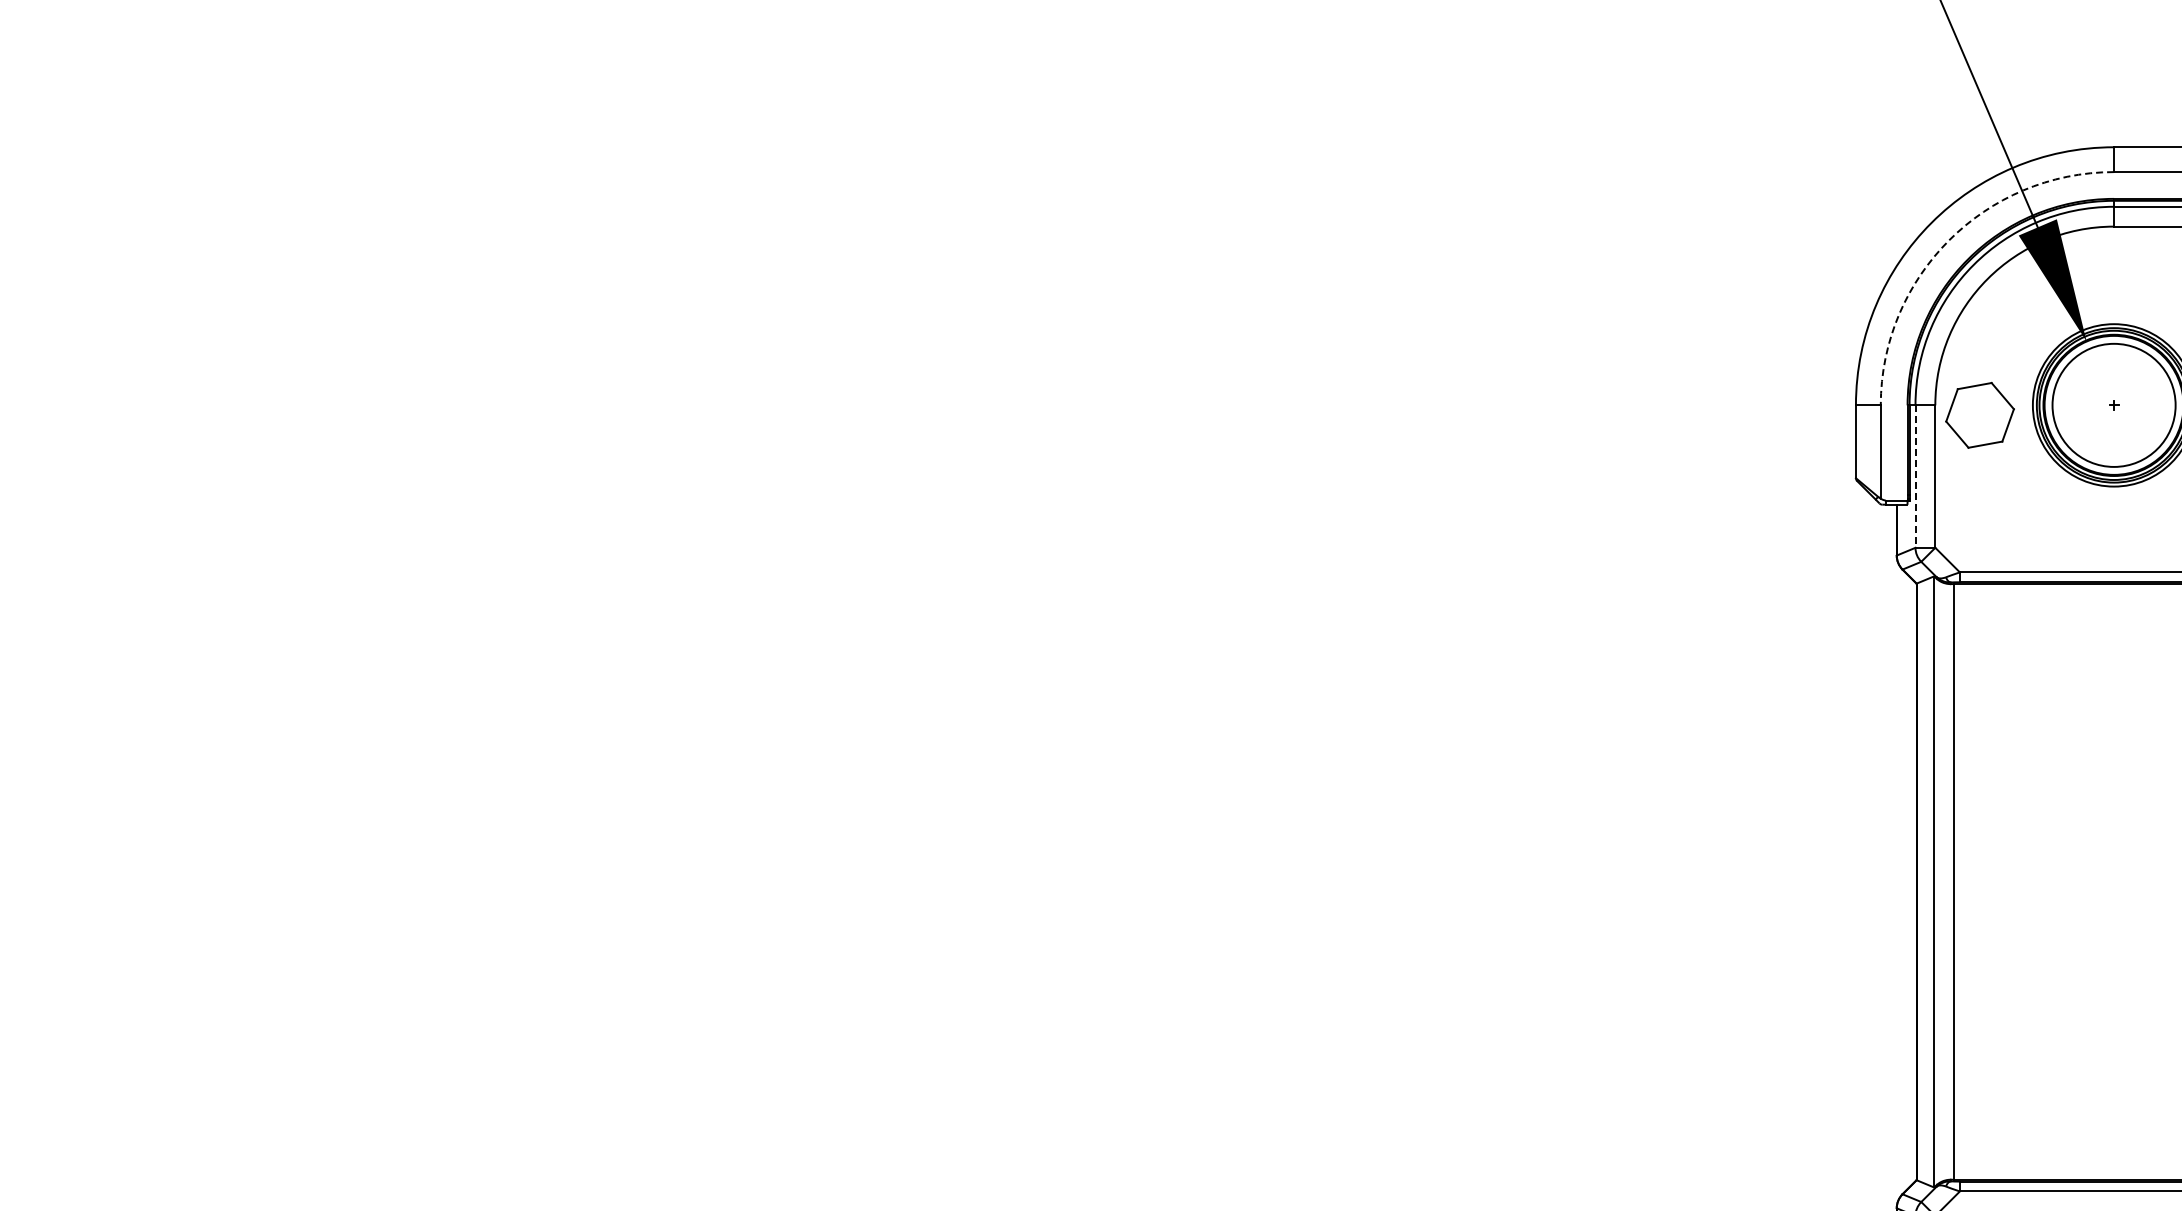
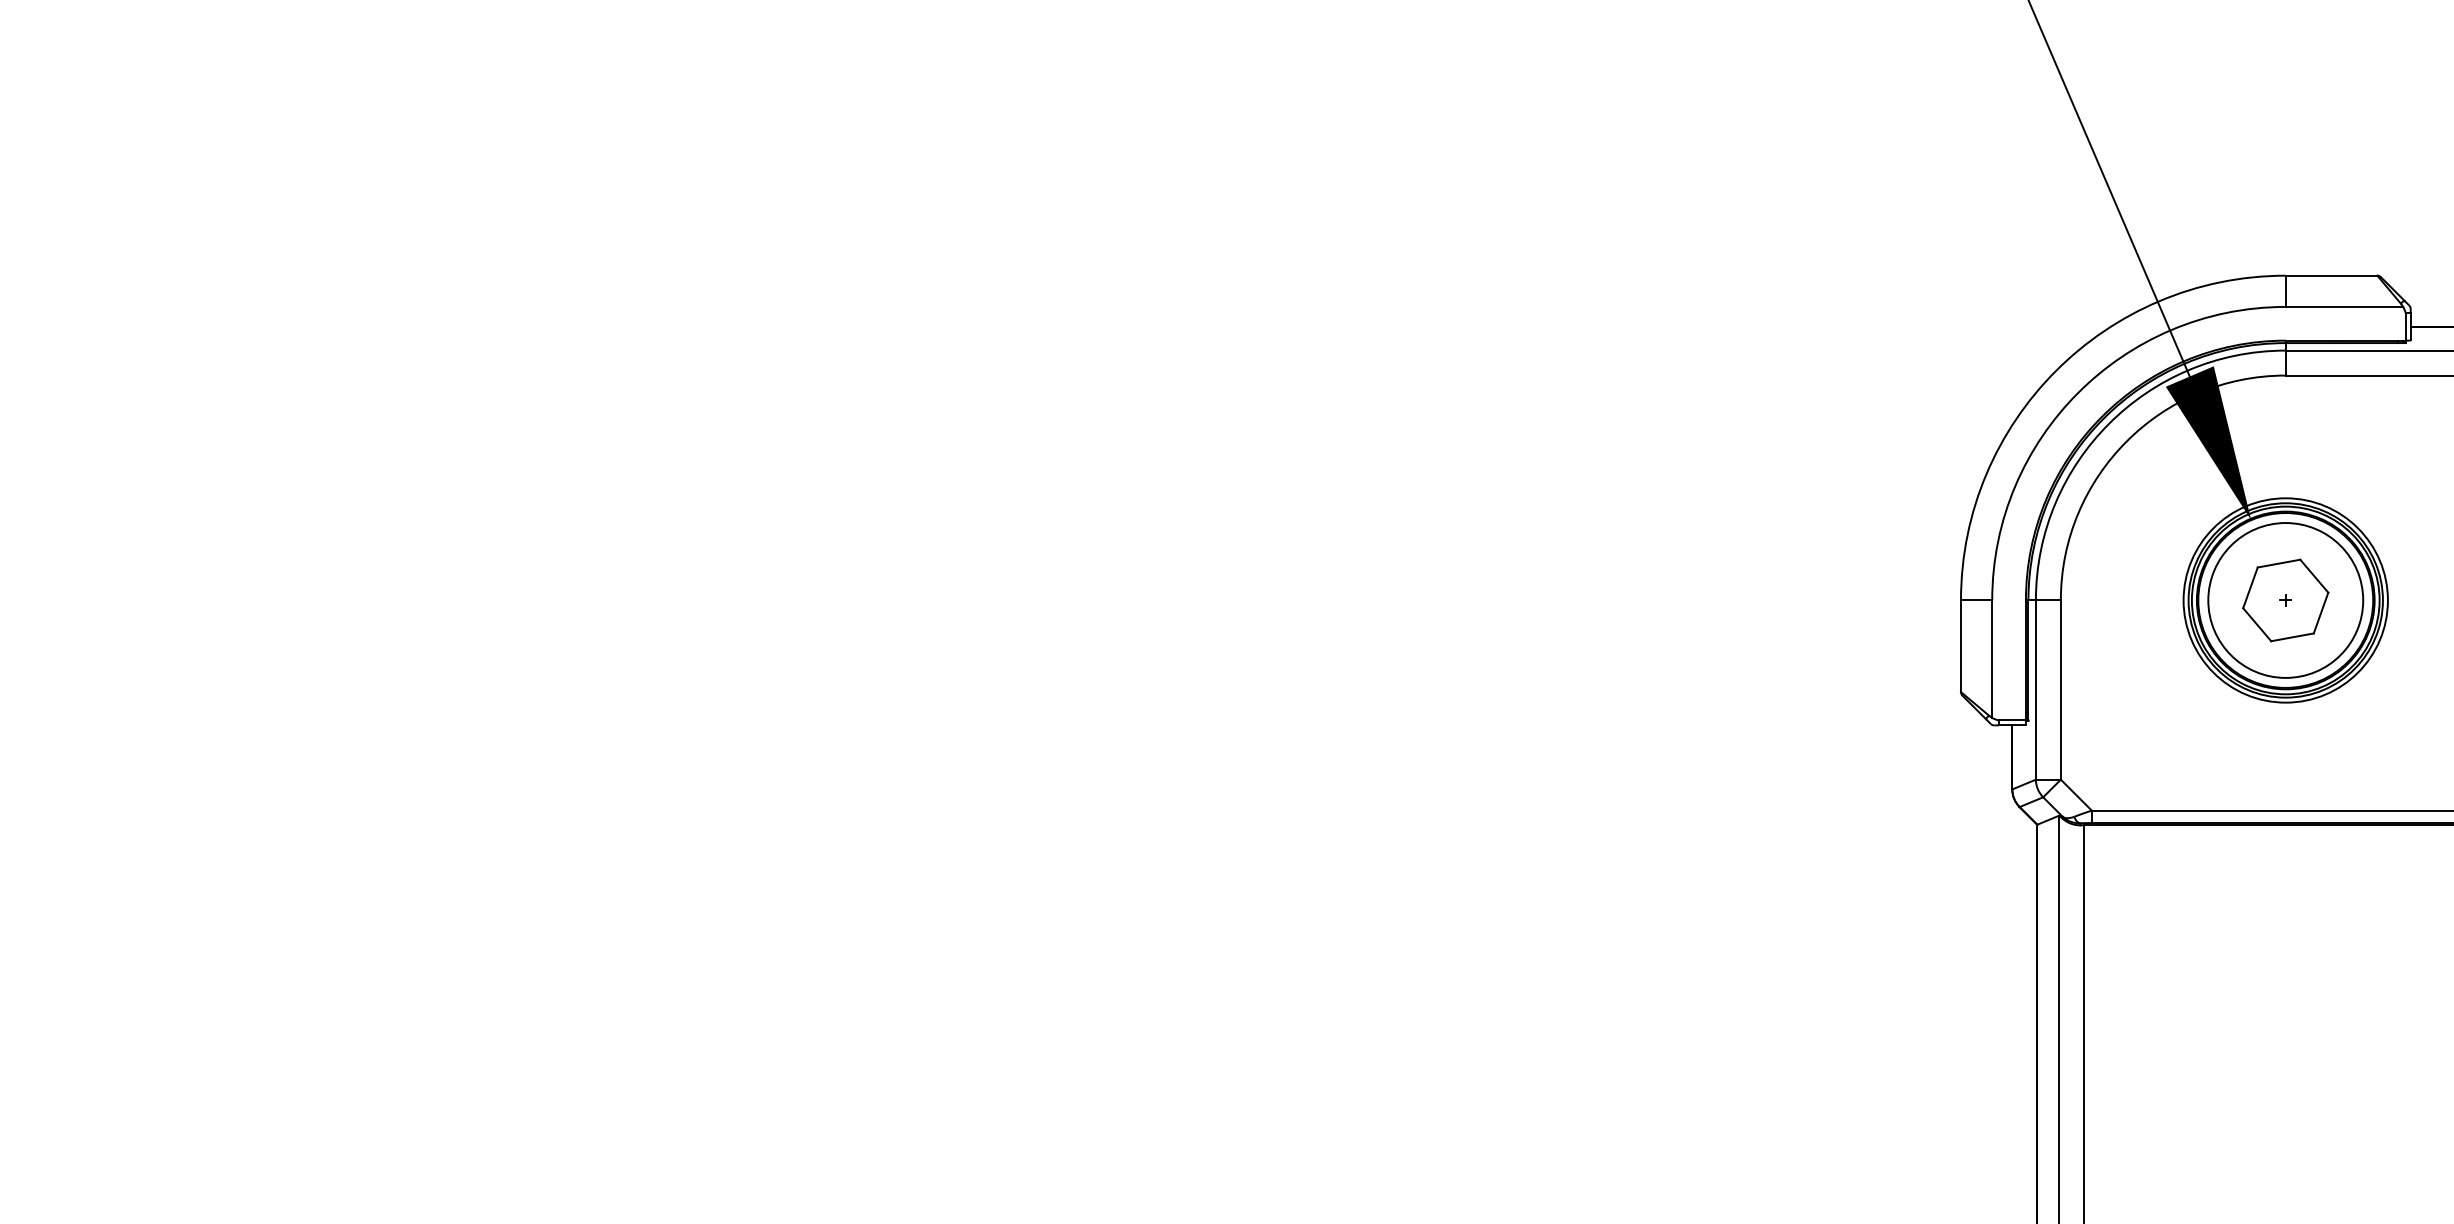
arc: (1949, 240) -> (2078, 393), dashed -> solid
part: (1979, 414) -> (2285, 599), moved
line: (1915, 477) -> (2035, 691), dashed -> solid

